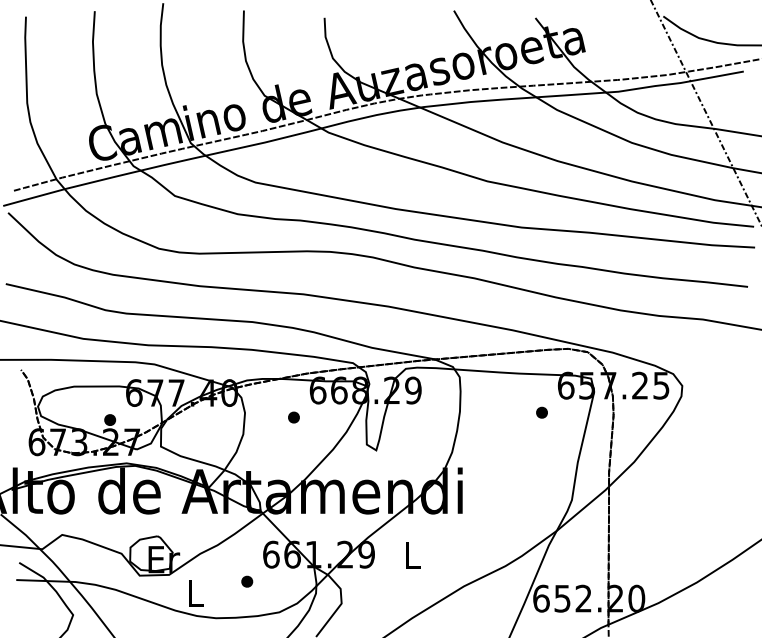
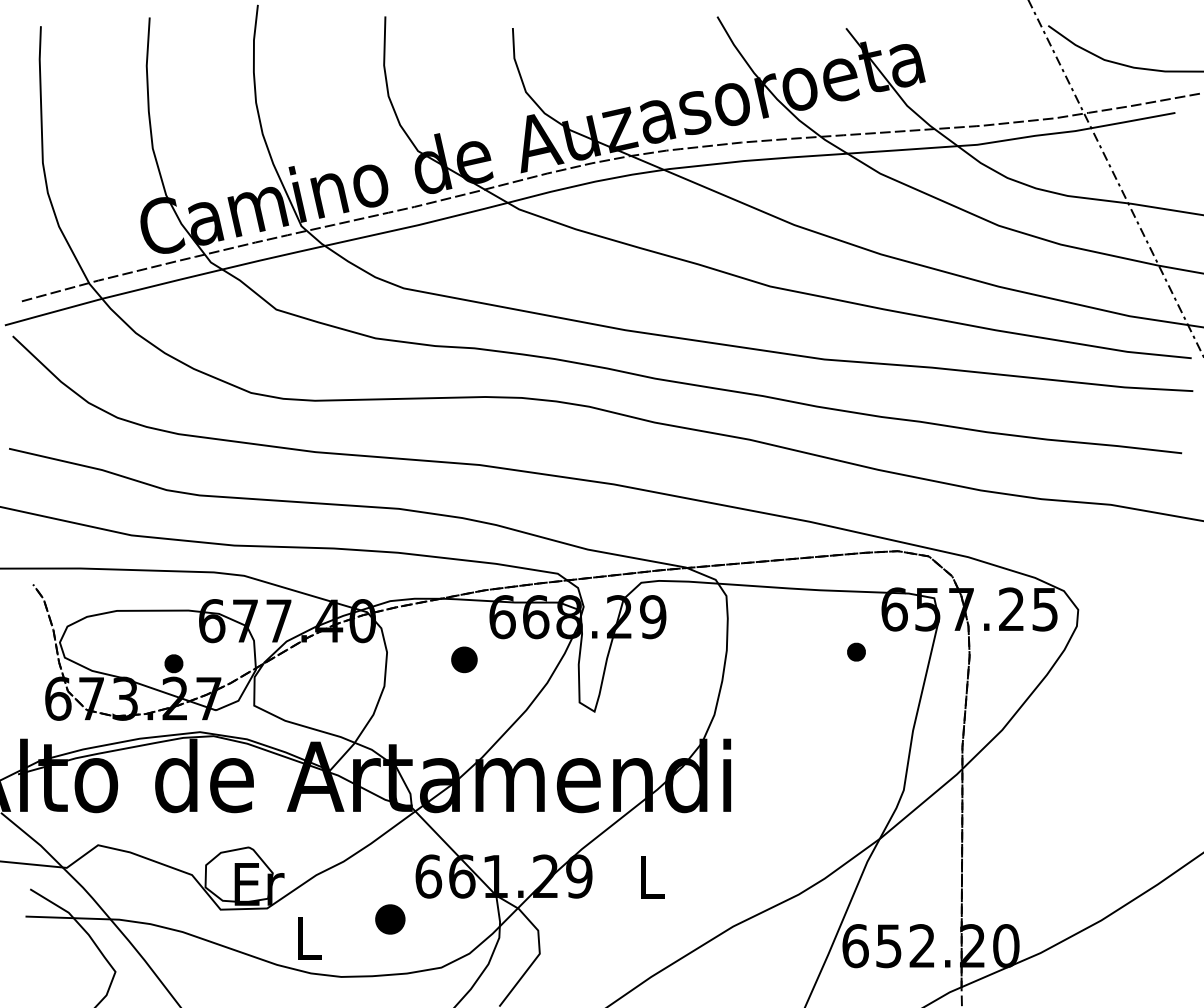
part: (293, 417) -> (463, 659), size x1.4
part: (247, 581) -> (391, 918), size x1.6

